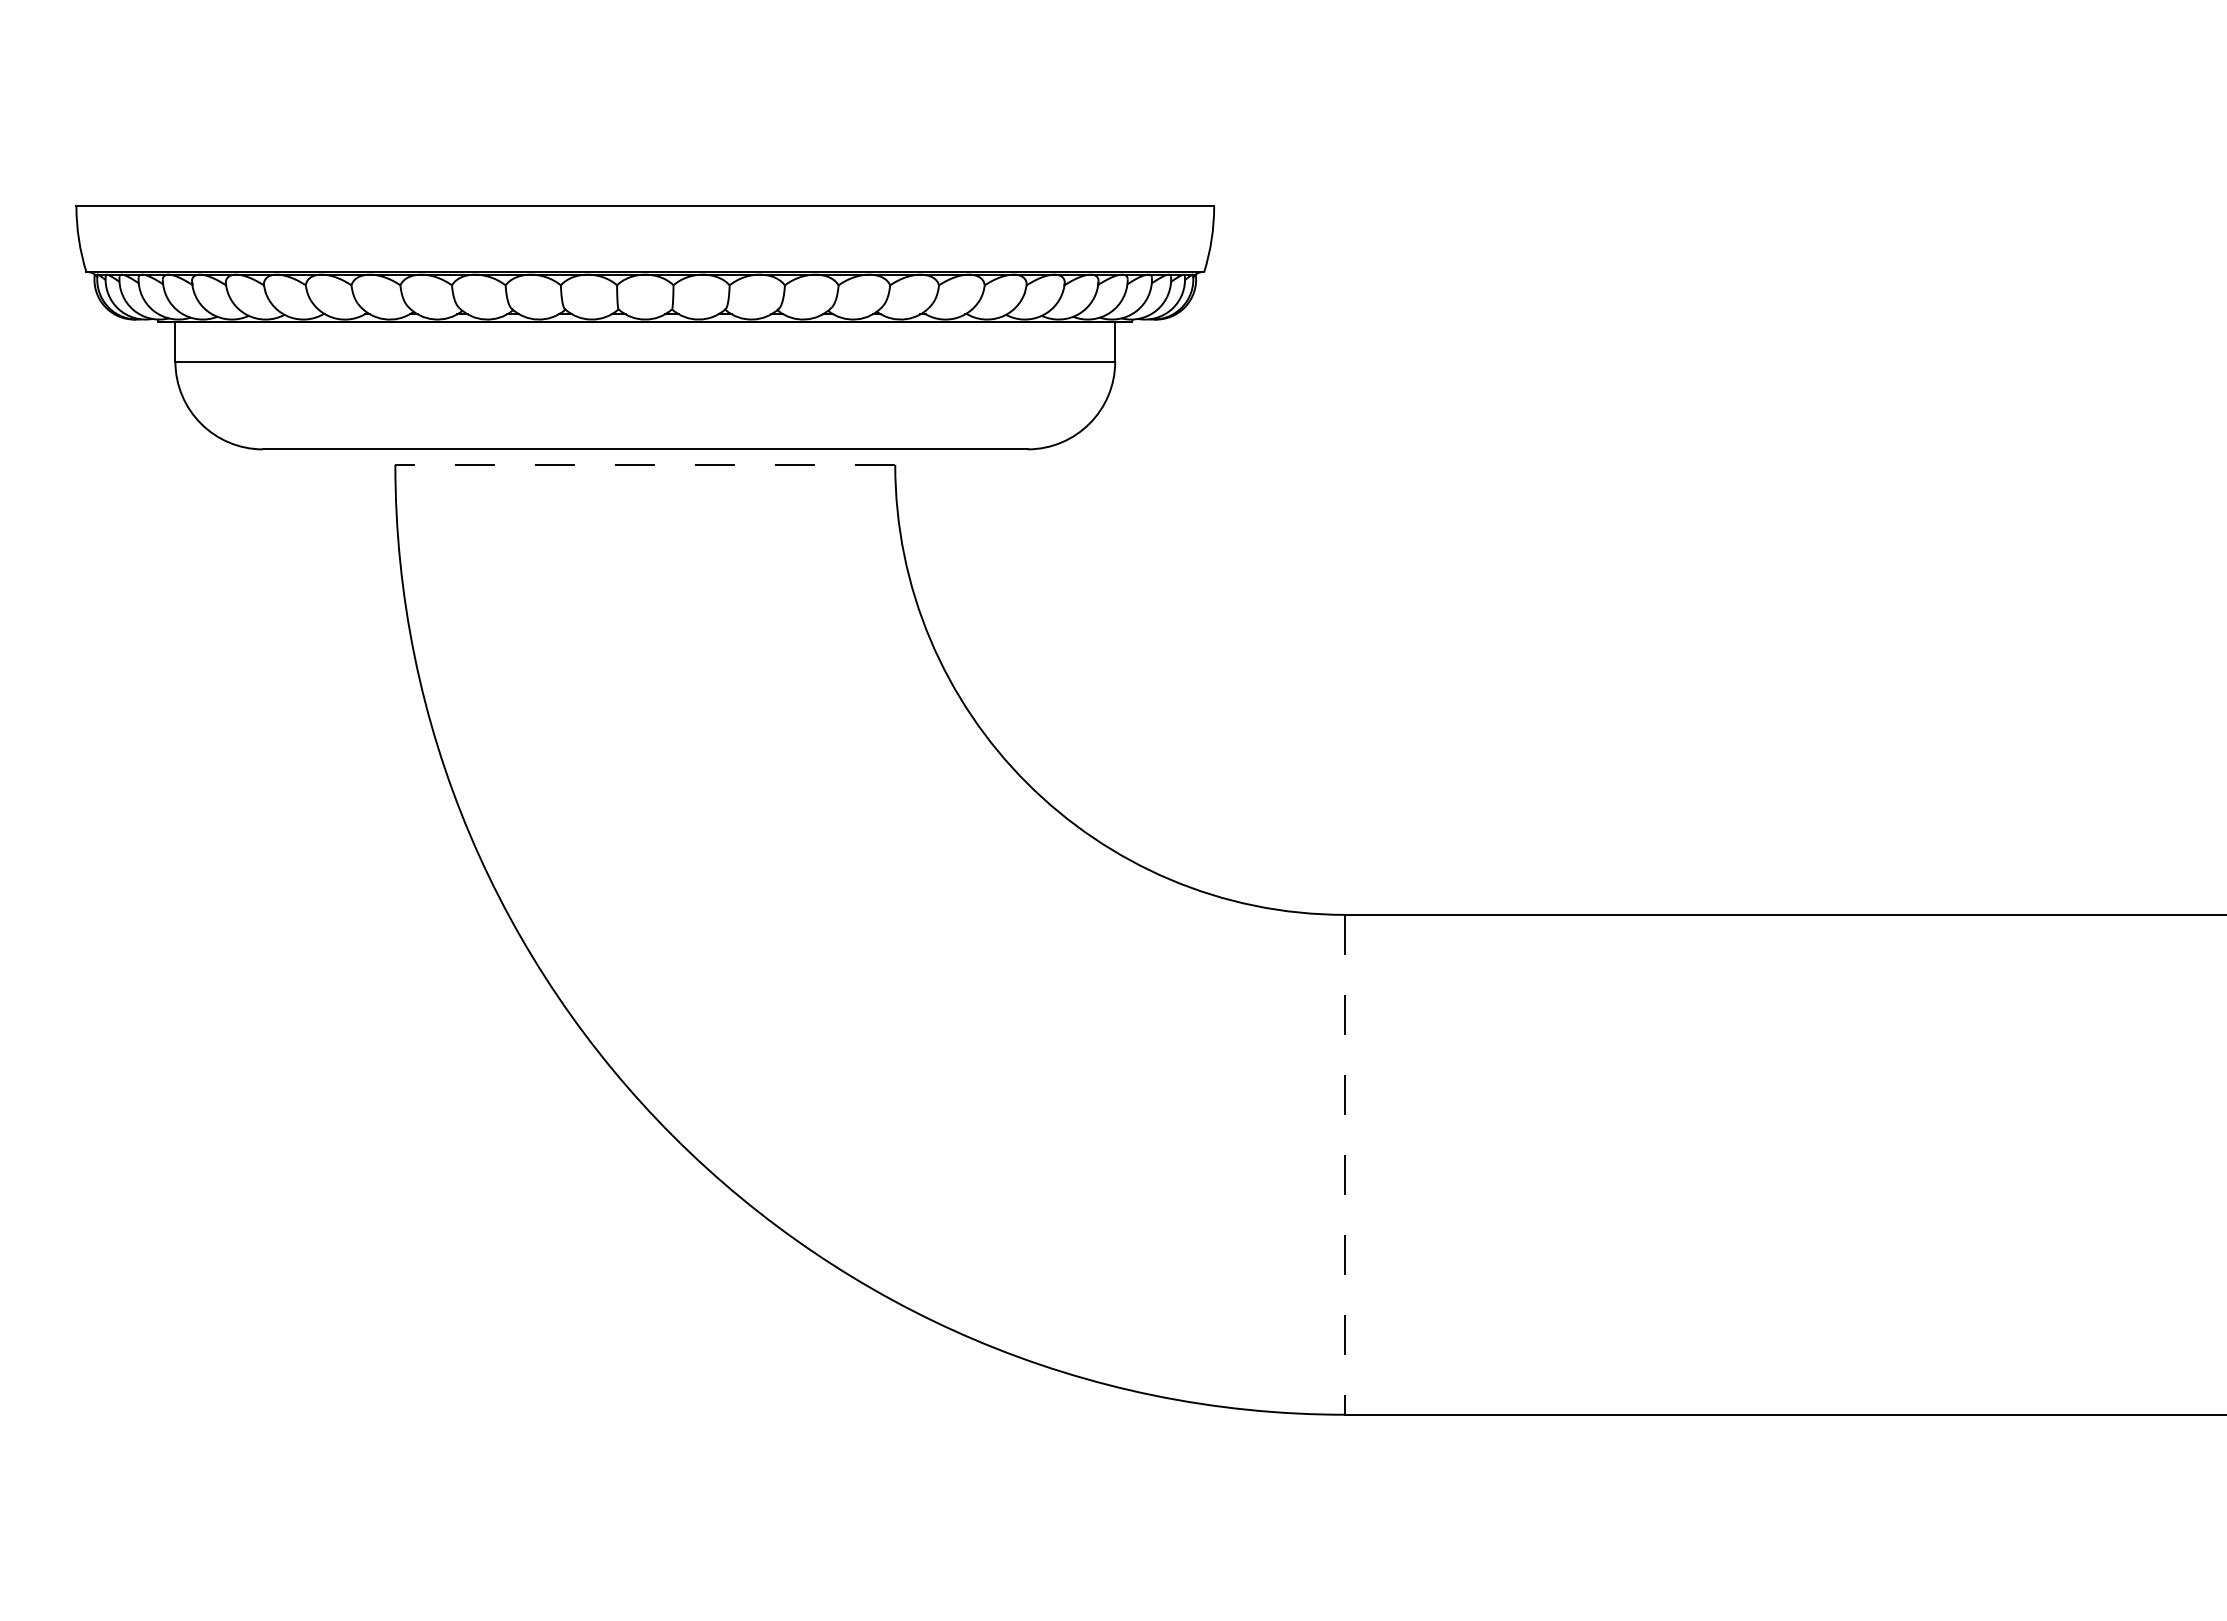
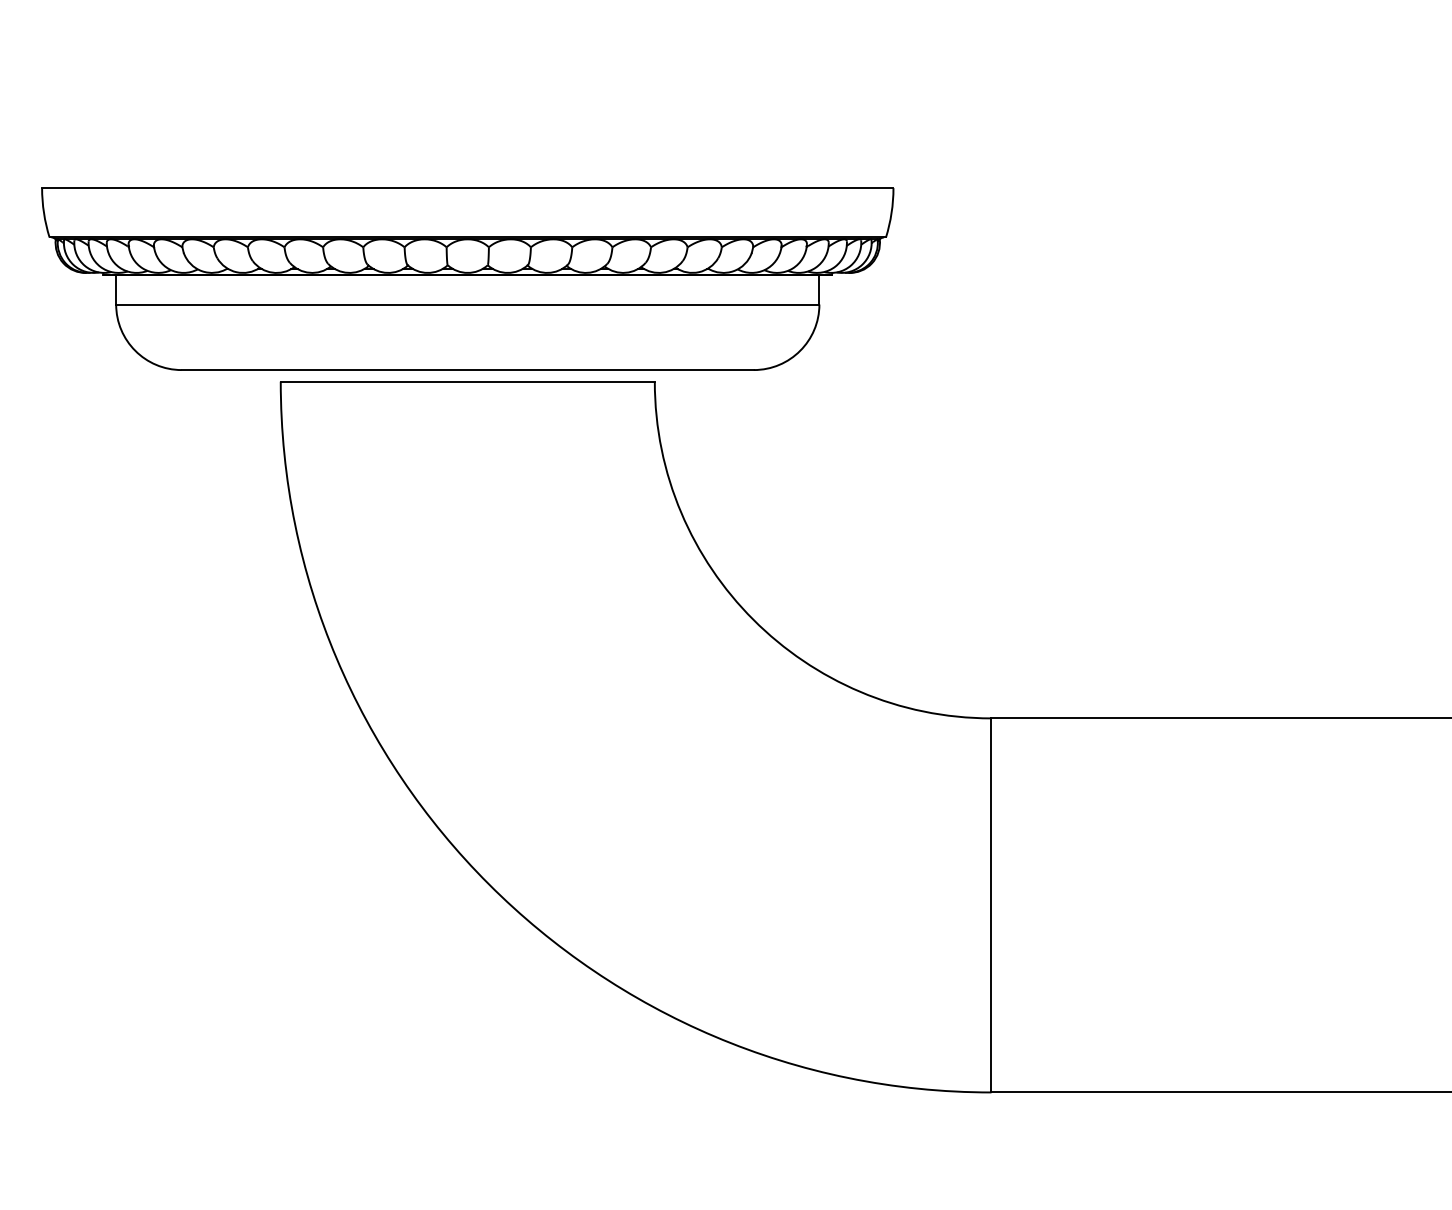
line: (645, 464) -> (467, 381), dashed -> solid
line: (1345, 1164) -> (991, 905), dashed -> solid

